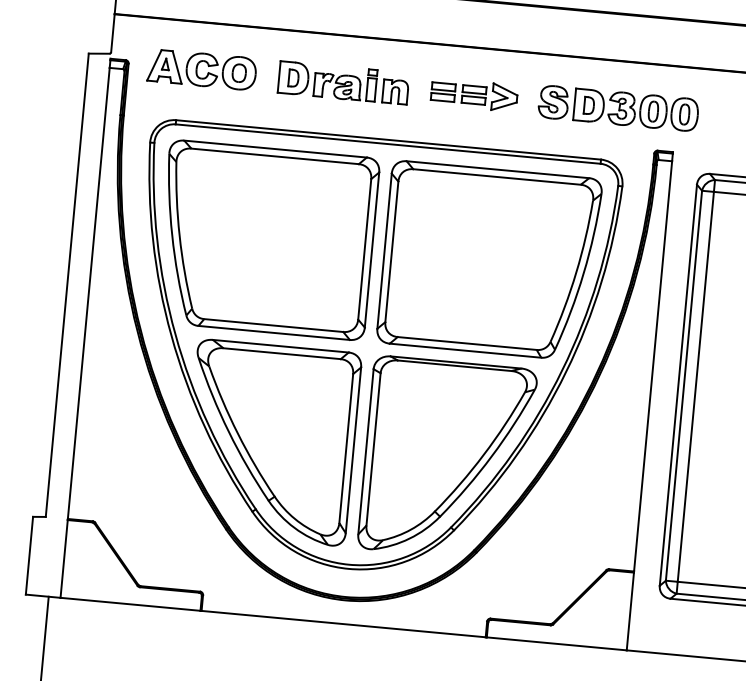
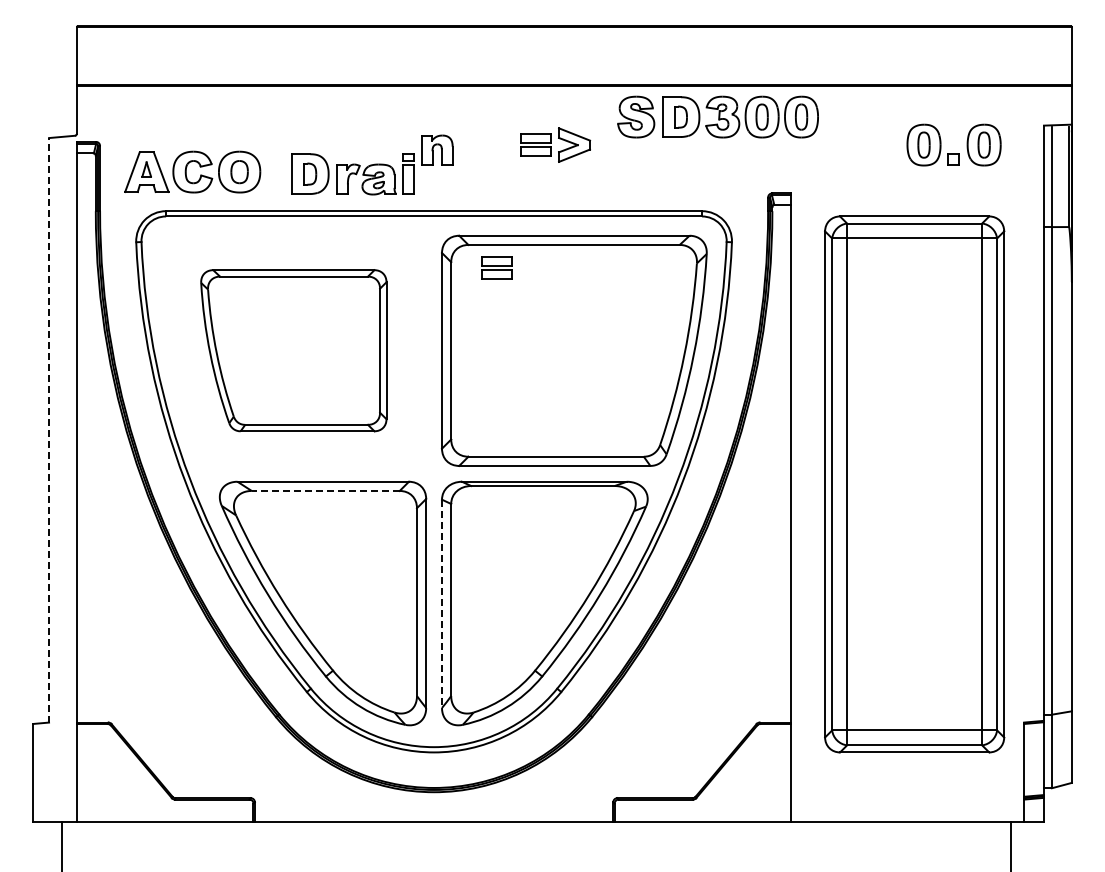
part: (201, 69) -> (192, 171), moved
part: (327, 81) -> (352, 174), moved
part: (442, 91) -> (496, 267), moved
part: (618, 107) -> (717, 116), moved
part: (266, 239) -> (293, 350), size x0.7
line: (67, 284) -> (49, 429), solid -> dashed
line: (281, 353) -> (325, 490), solid -> dashed
line: (366, 452) -> (442, 604), solid -> dashed

